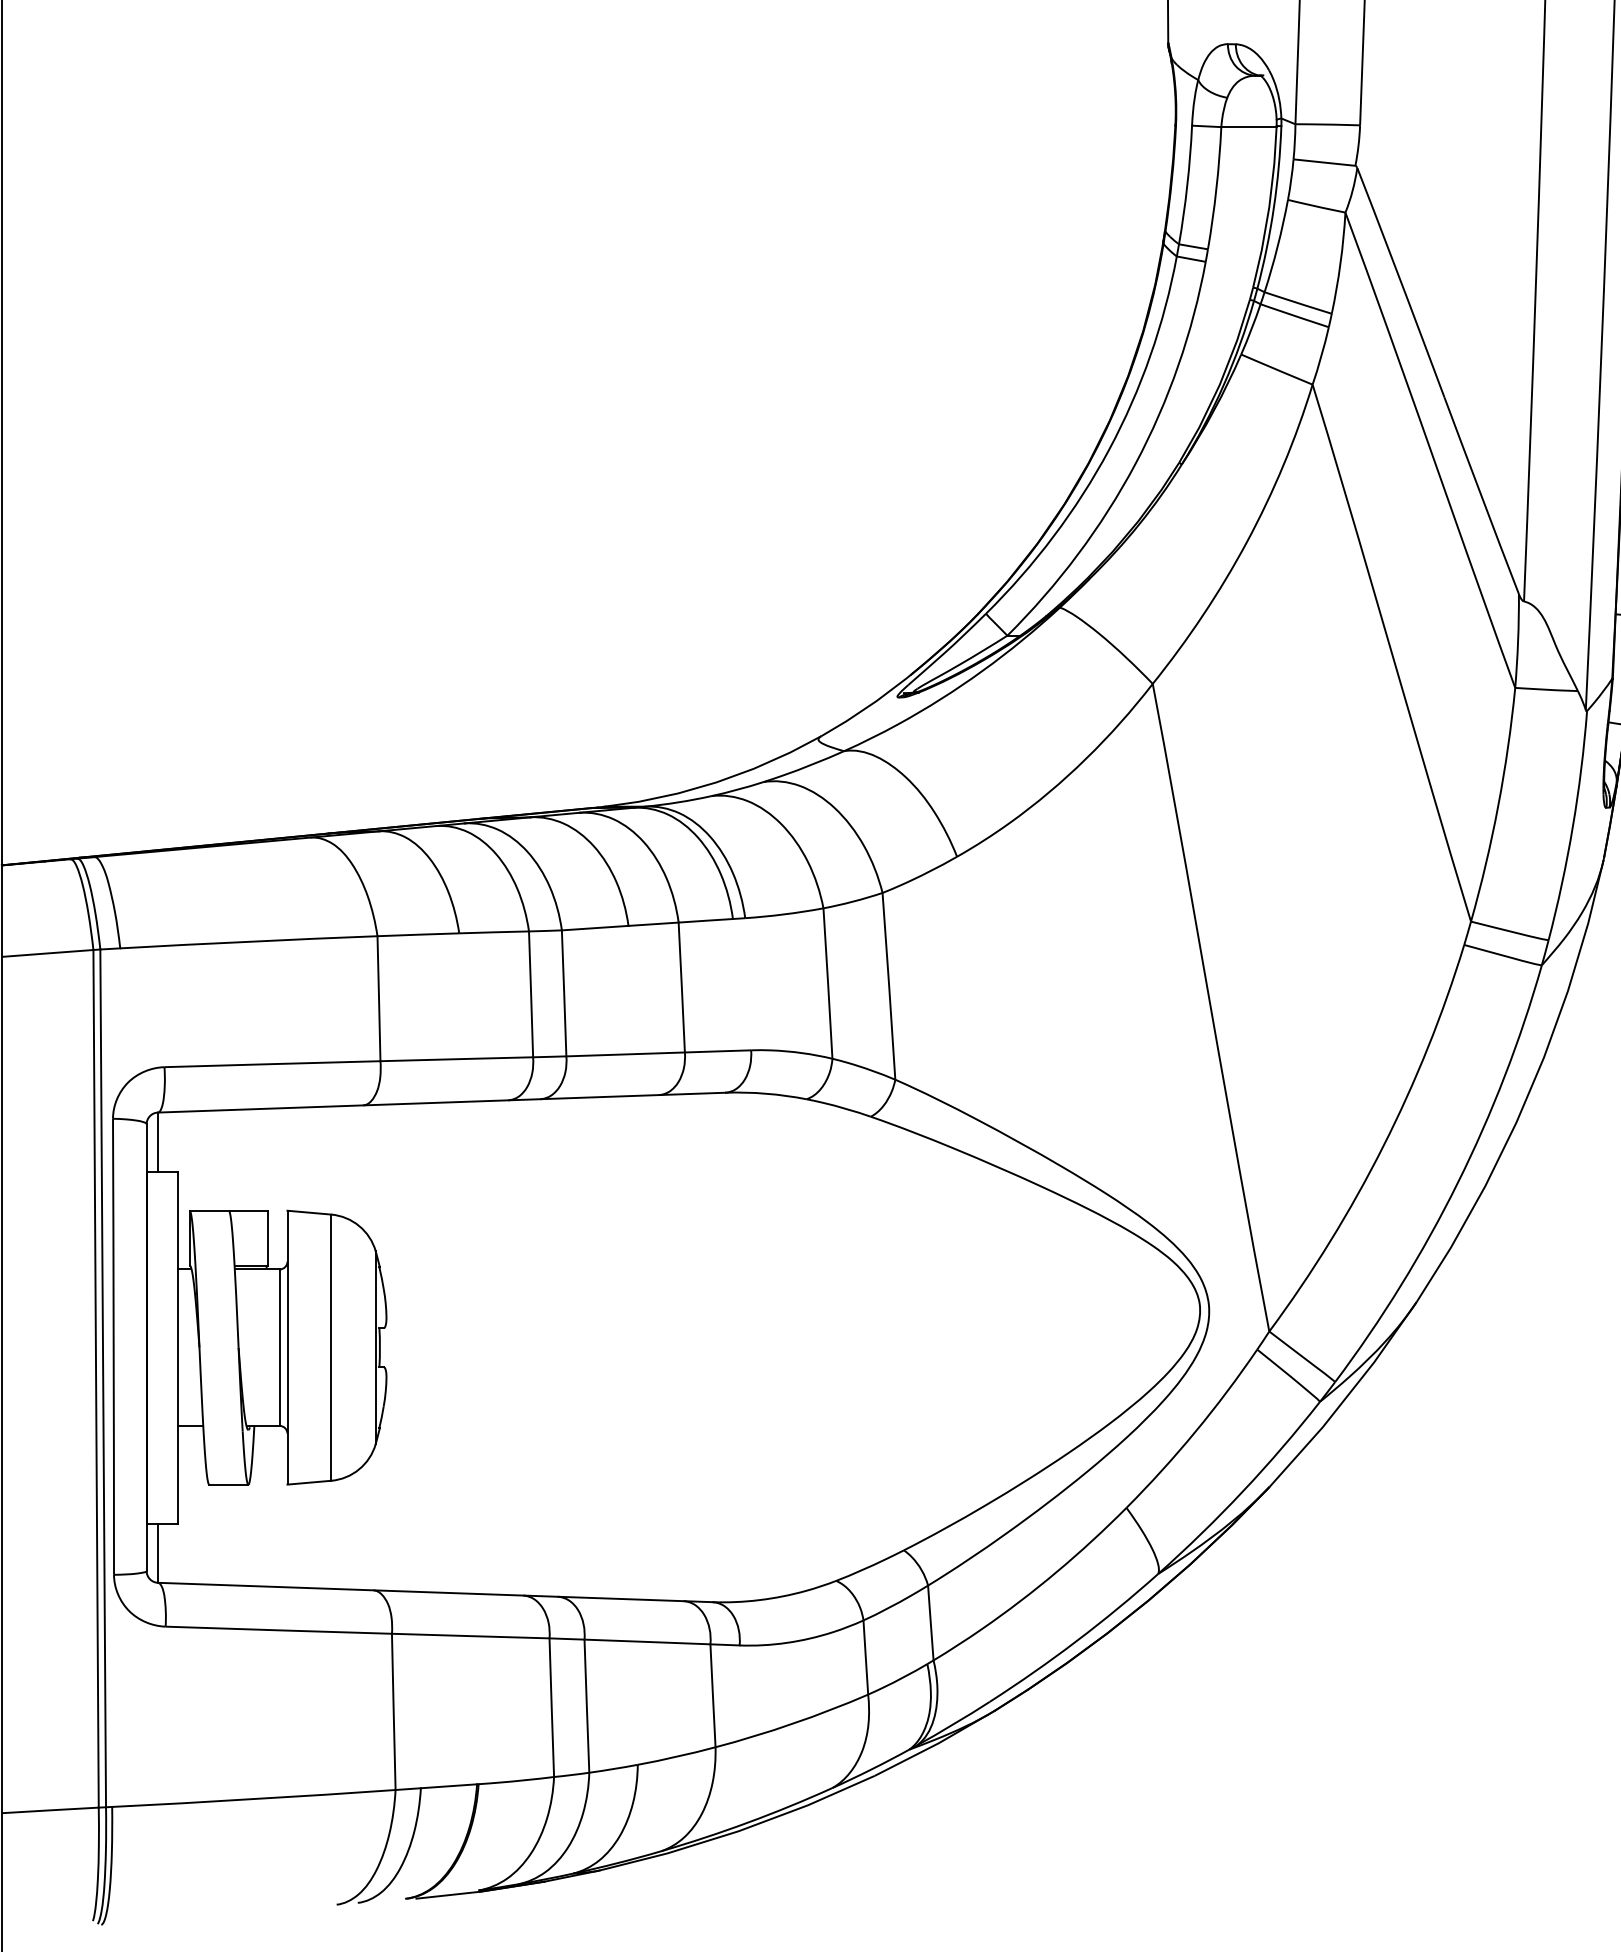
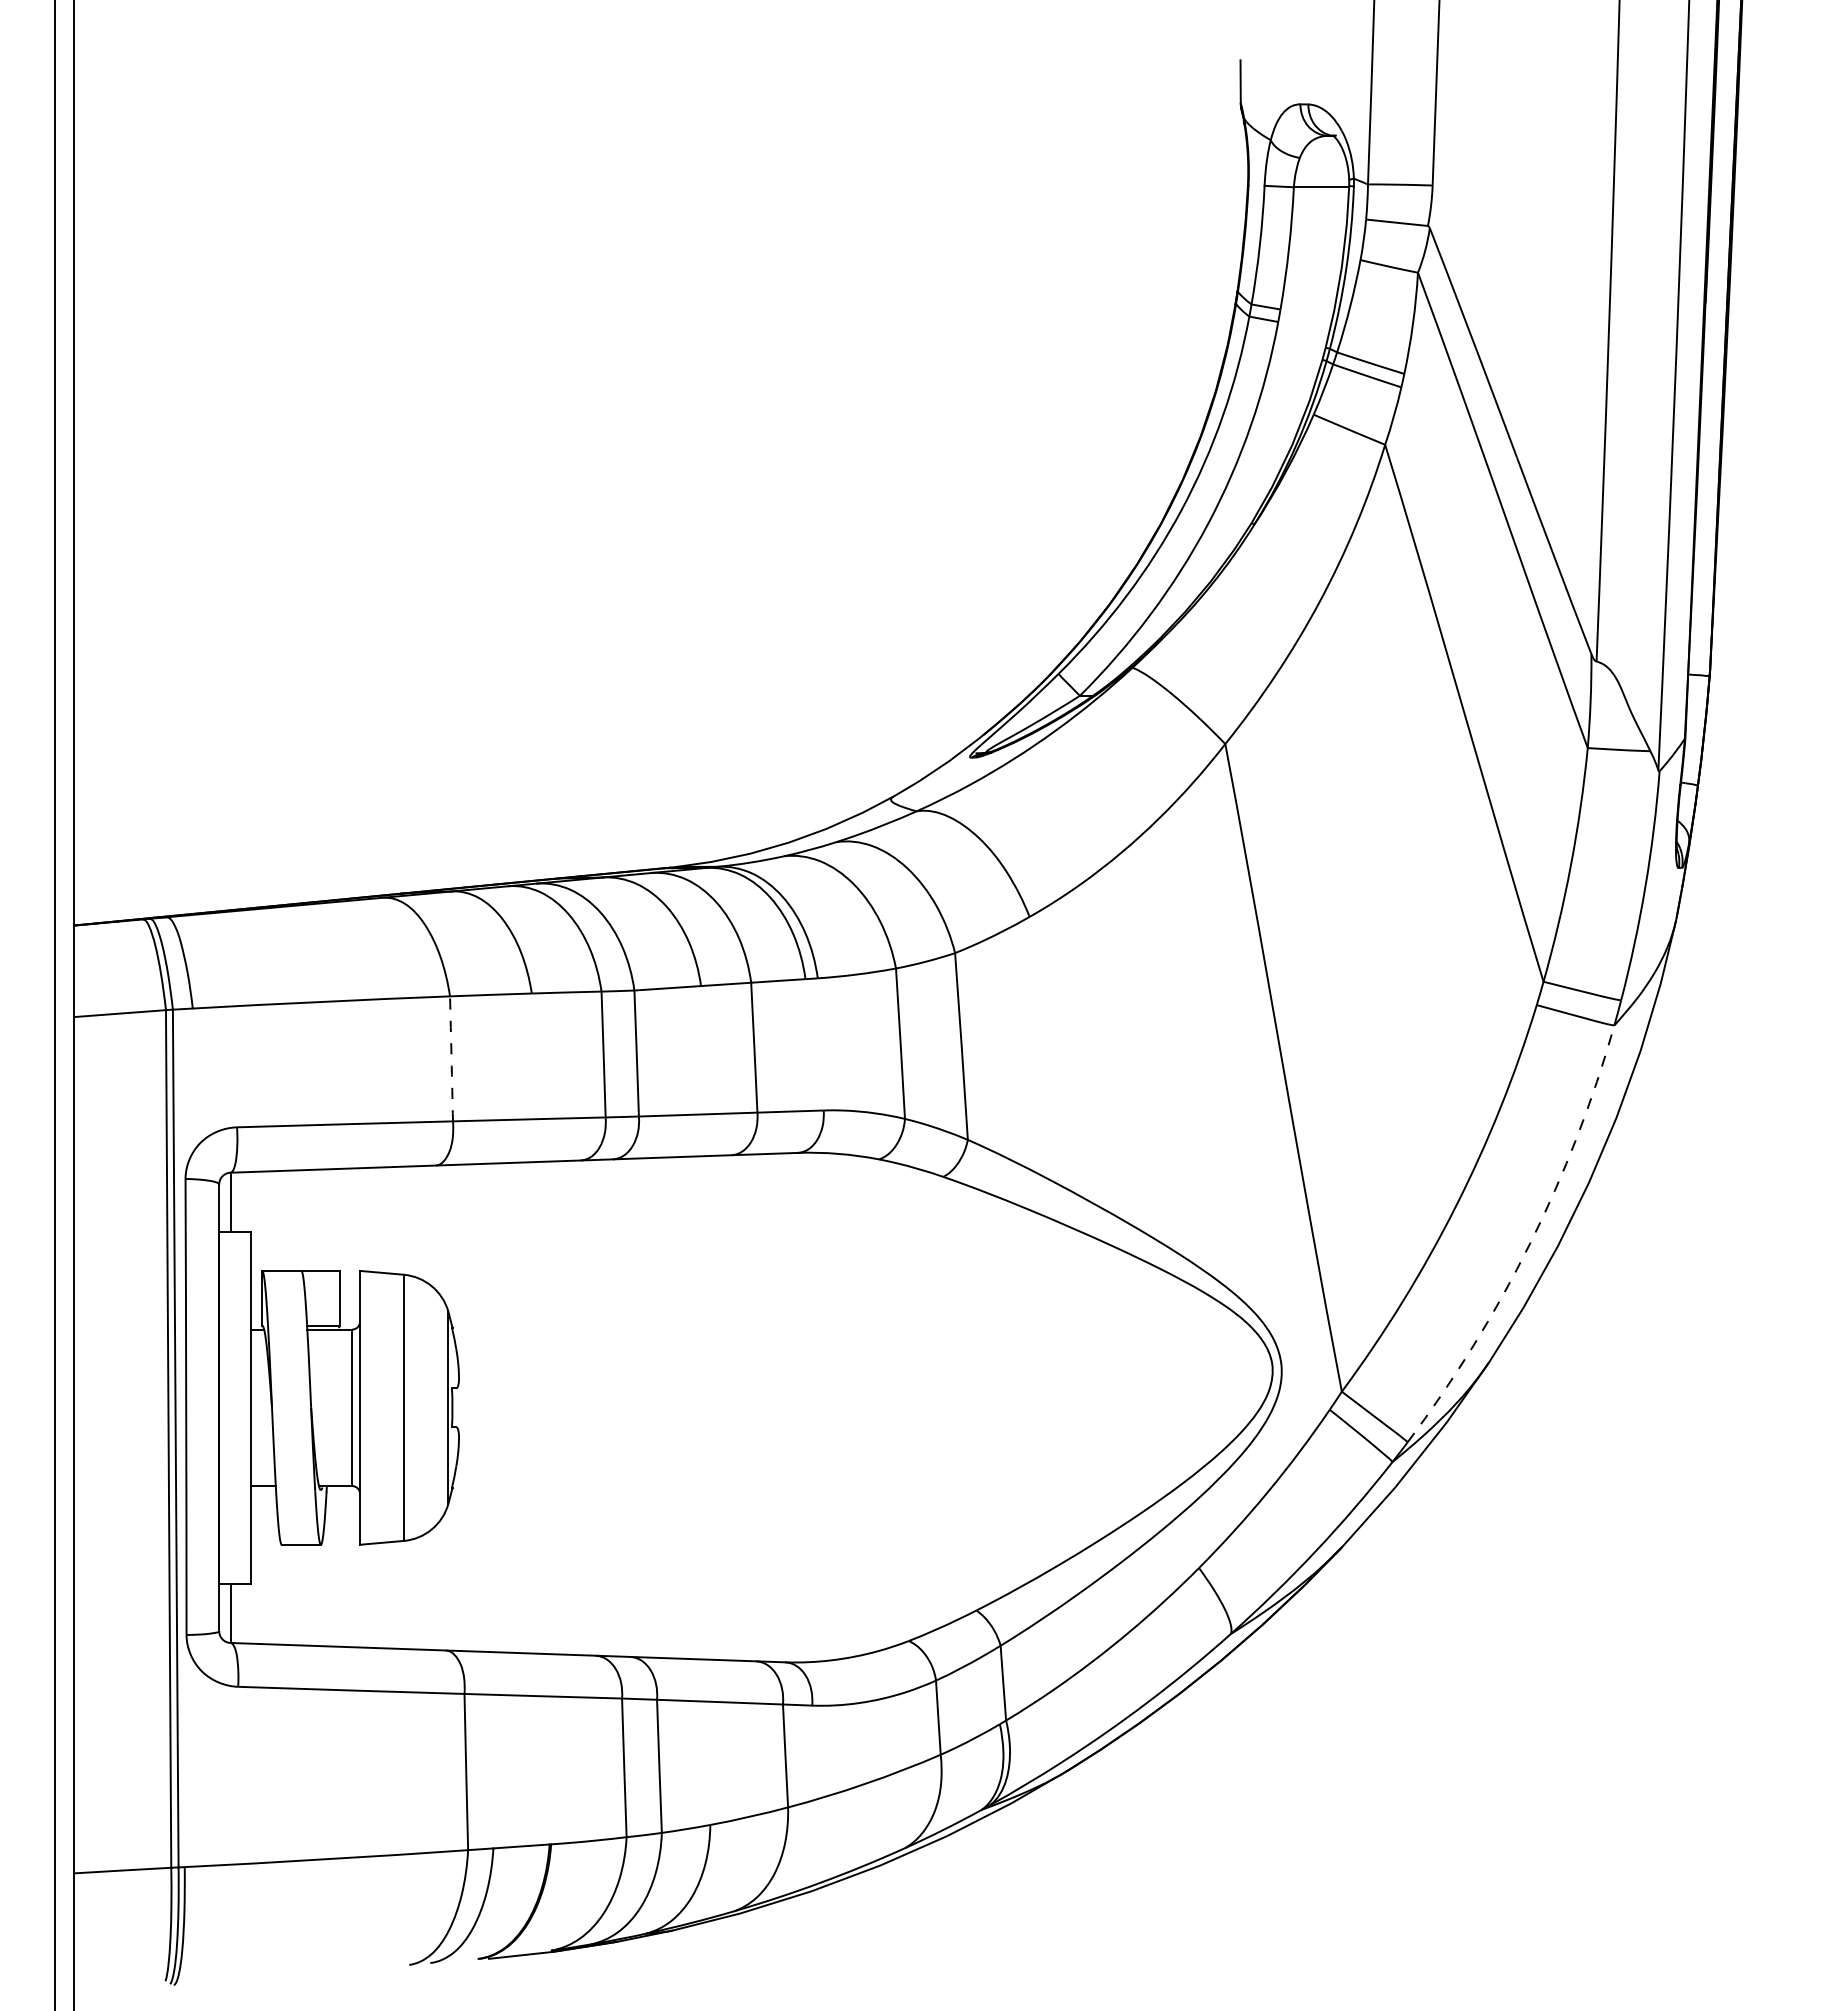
arc: (378, 998) -> (451, 1058), solid -> dashed
arc: (1457, 1183) -> (1530, 1243), solid -> dashed

